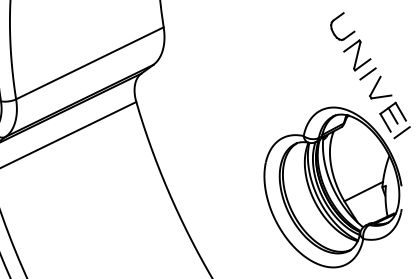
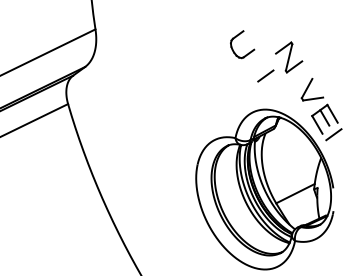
part: (338, 18) -> (238, 36), moved
line: (367, 73) -> (265, 75), moved

